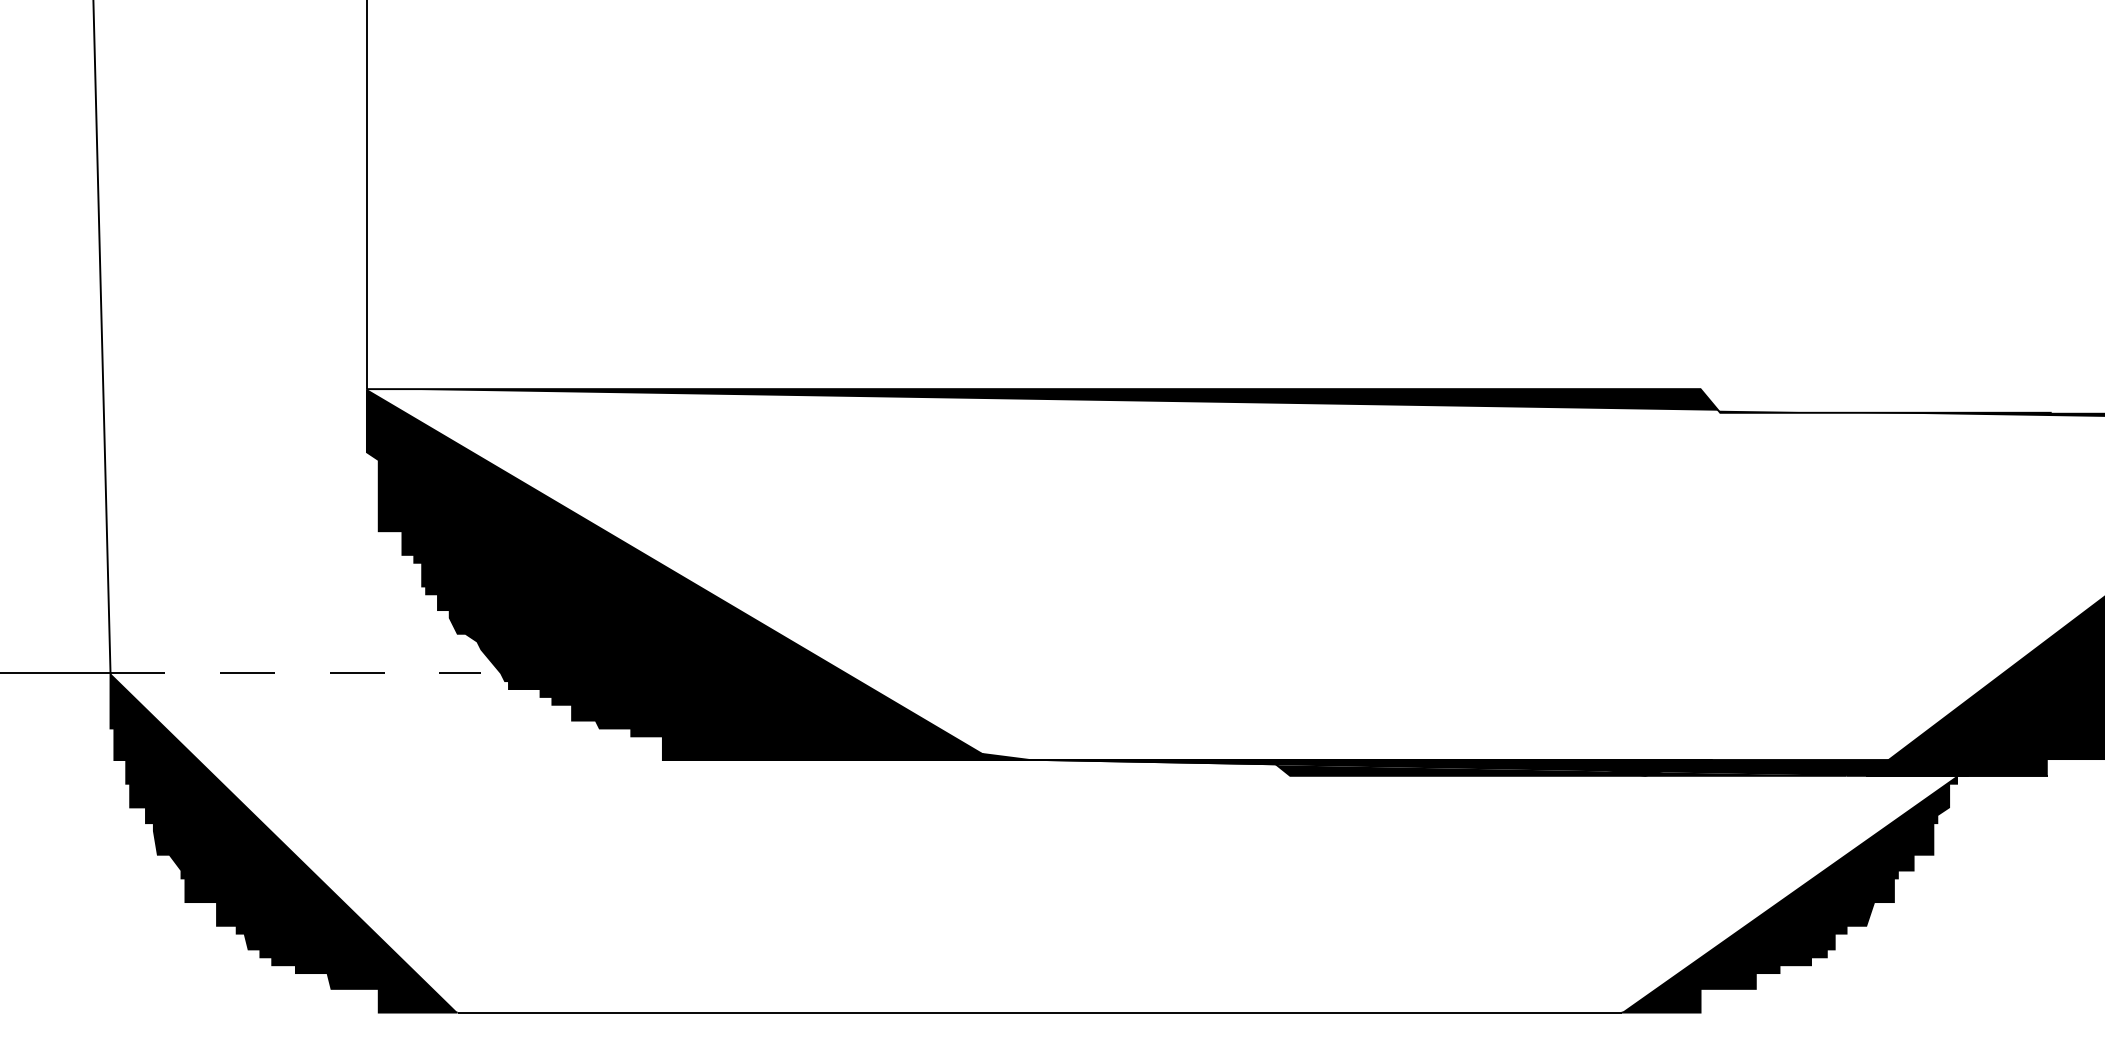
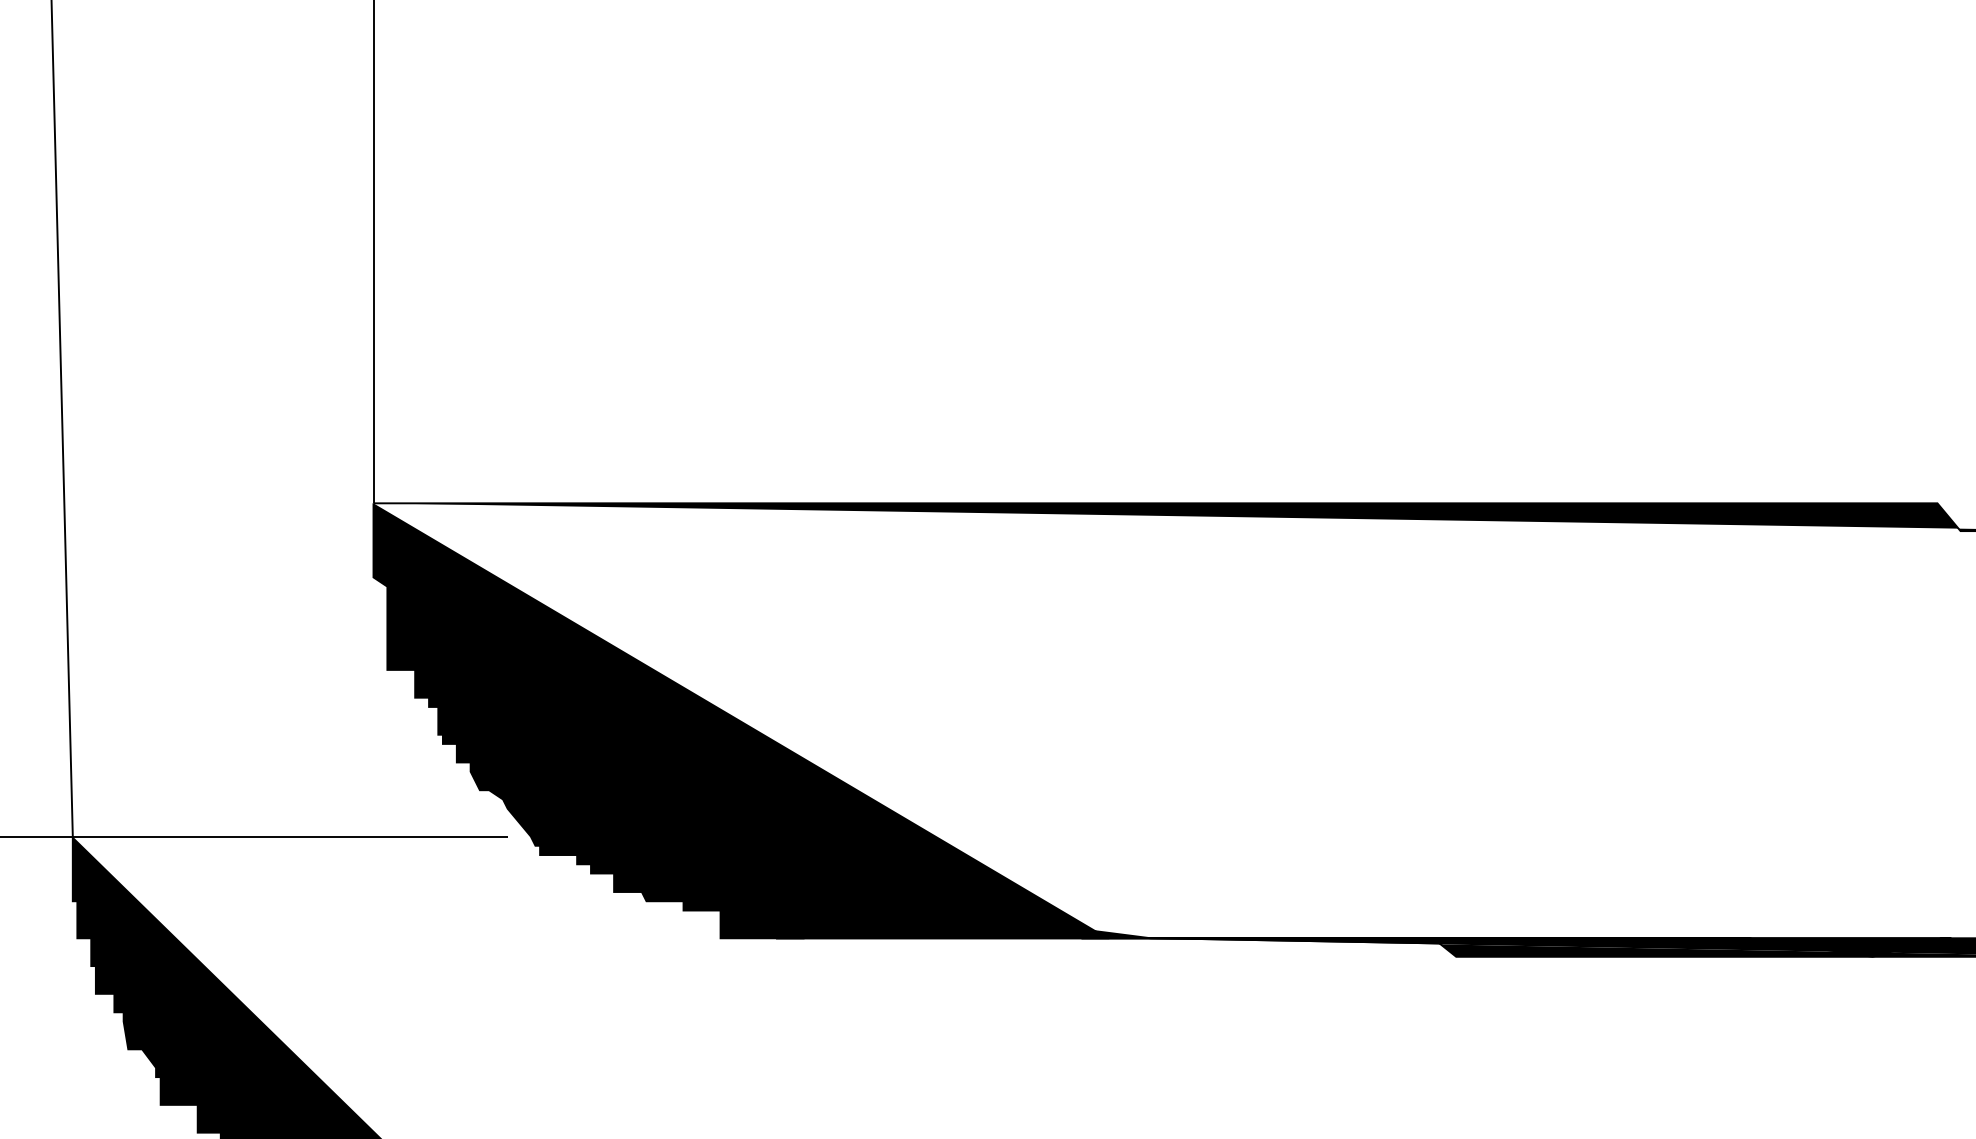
line: (296, 673) -> (290, 836), dashed -> solid

